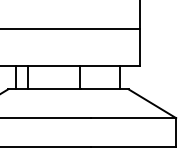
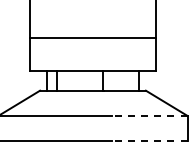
line: (132, 117) -> (149, 115), solid -> dashed
line: (132, 147) -> (149, 141), solid -> dashed

